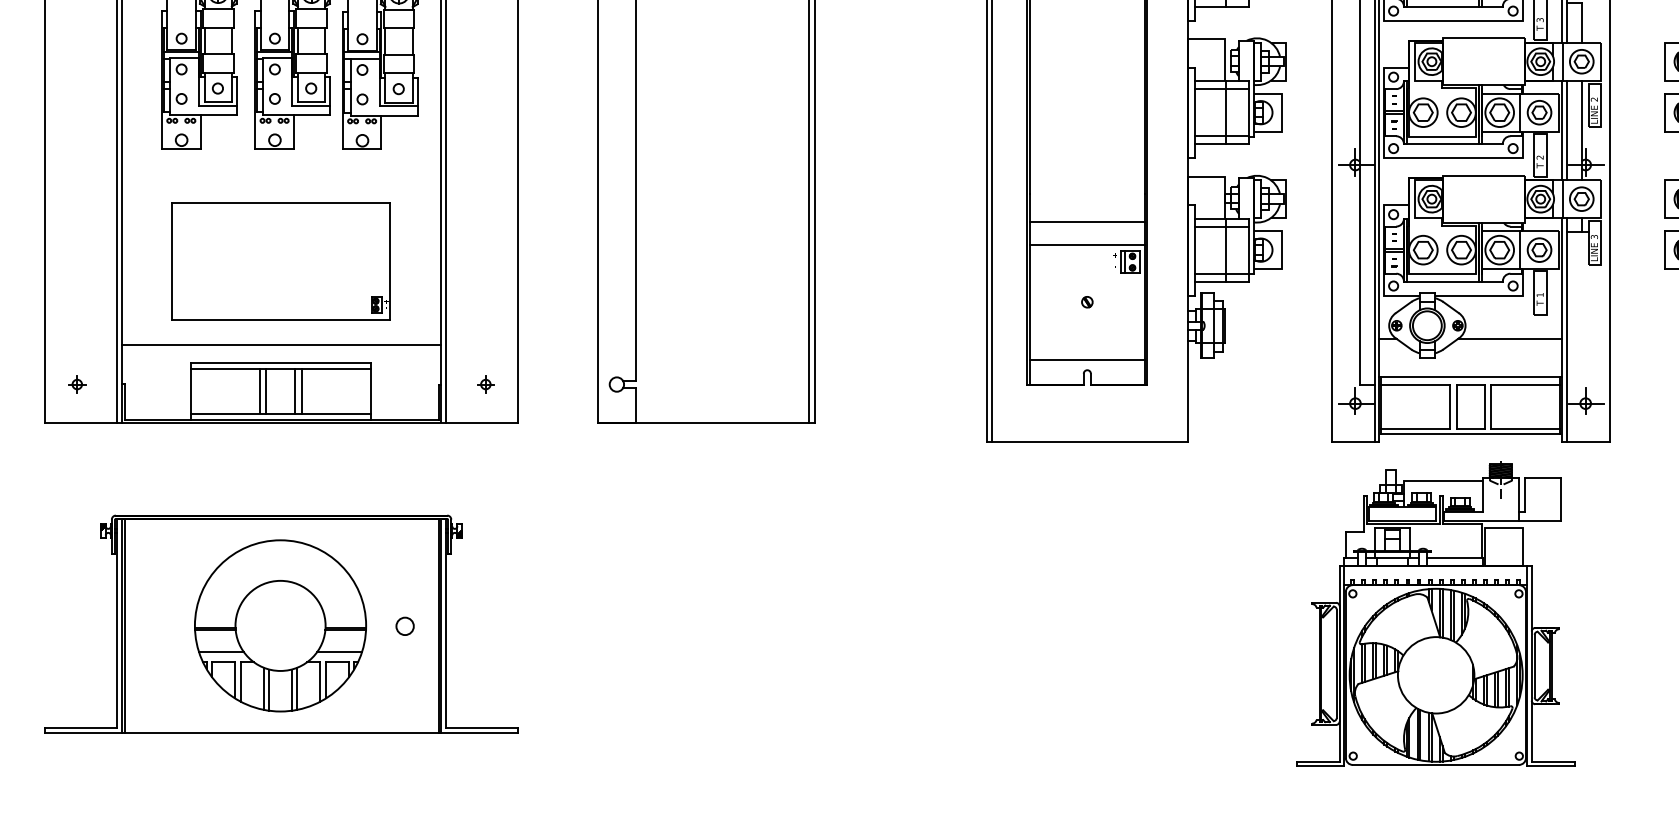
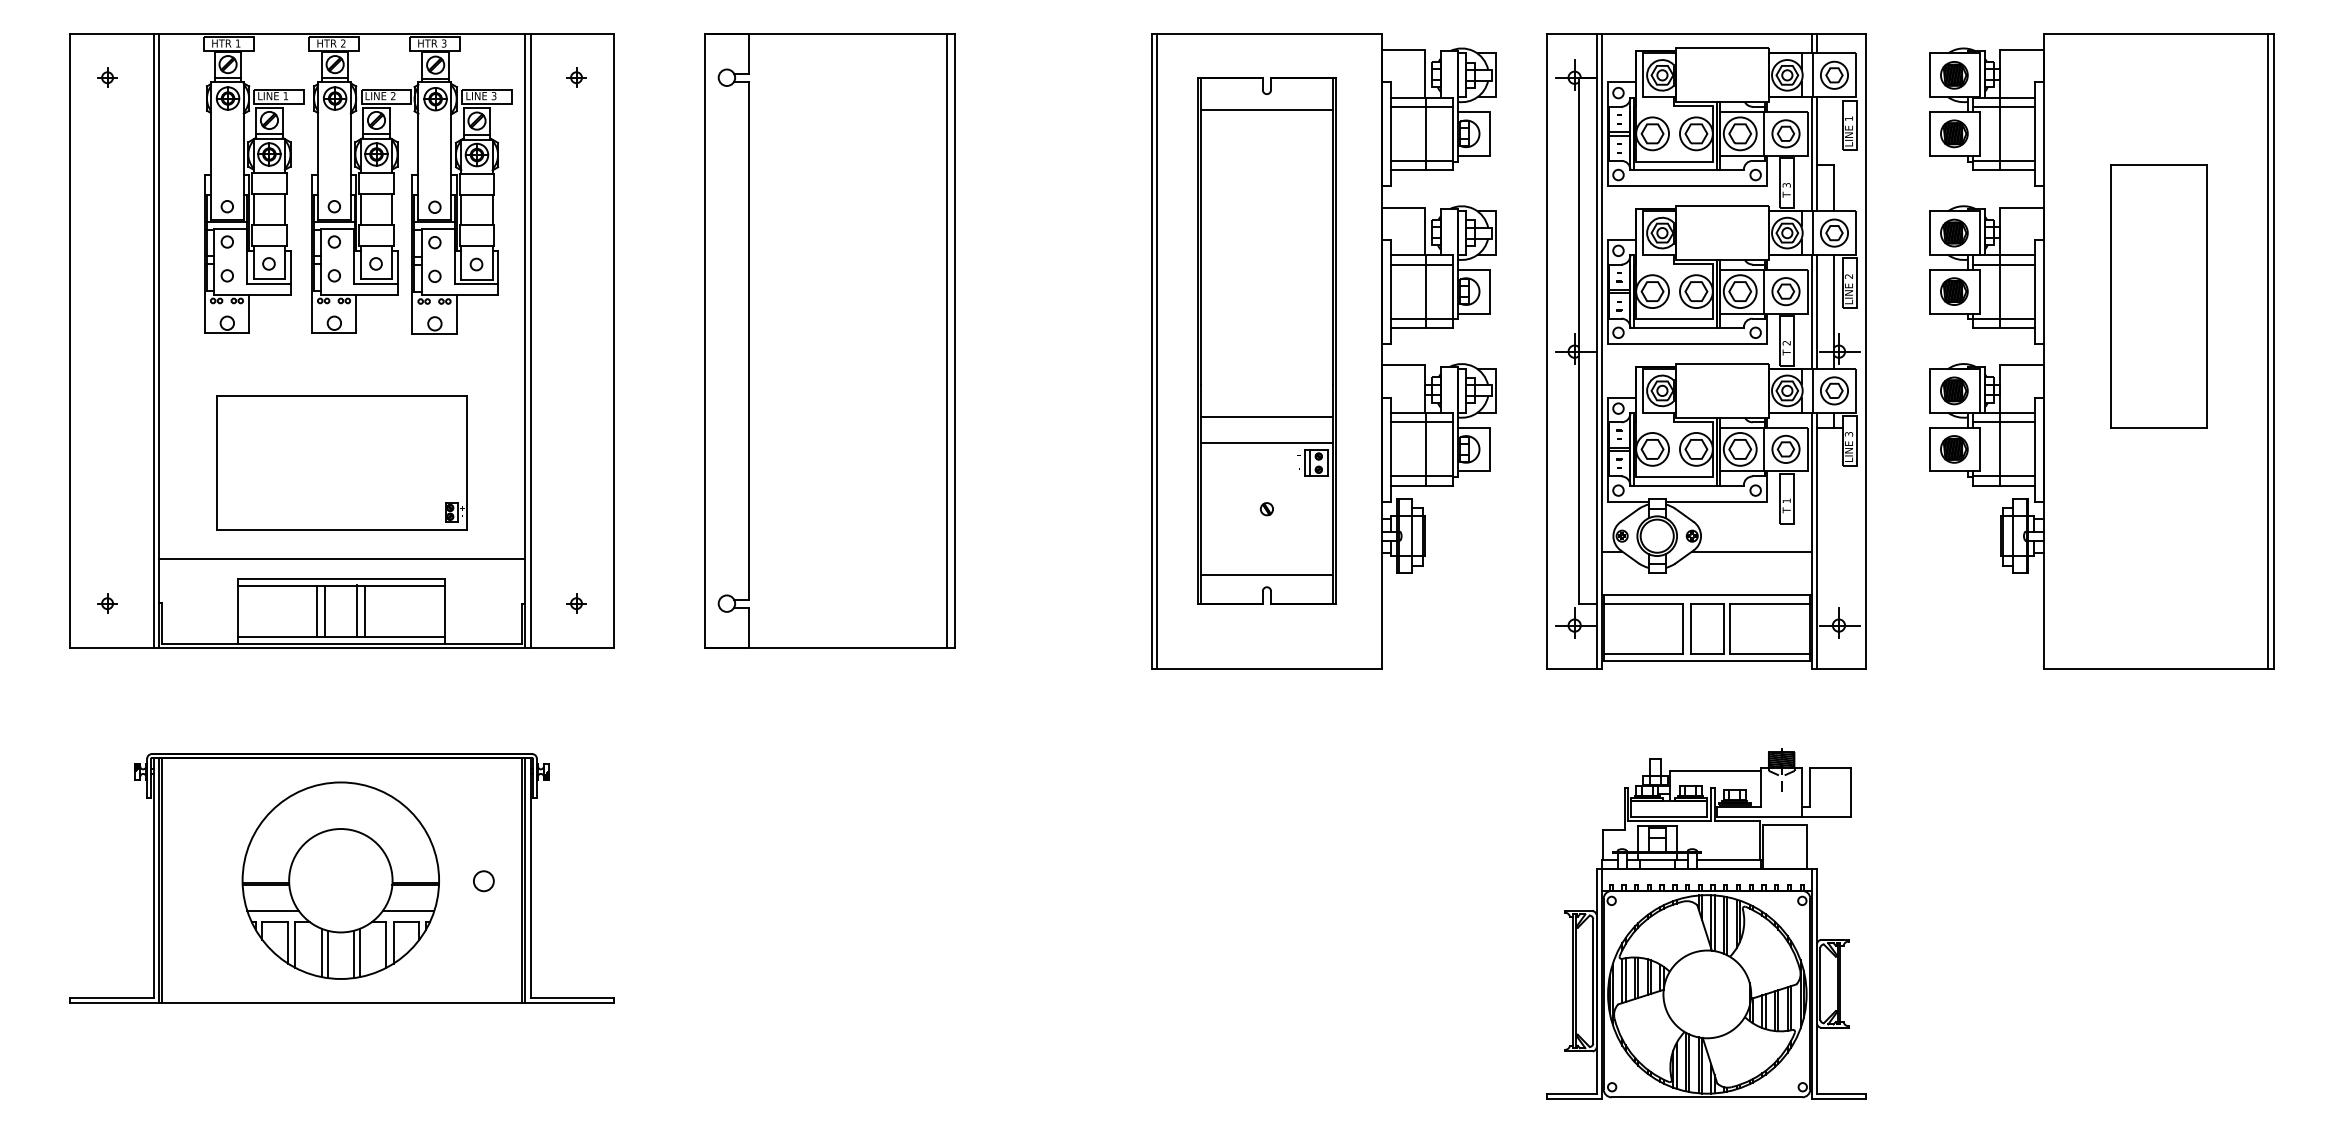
part: (1435, 613) -> (1706, 923), moved

